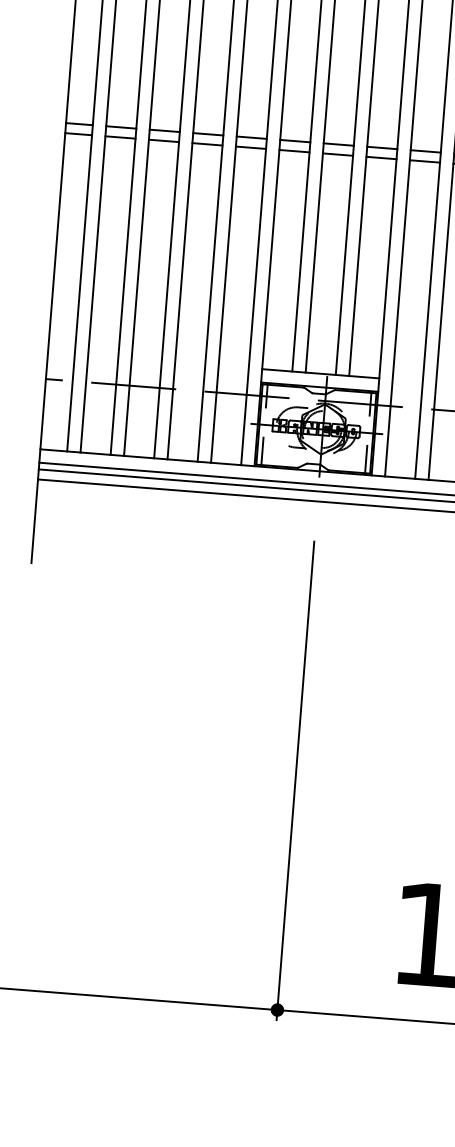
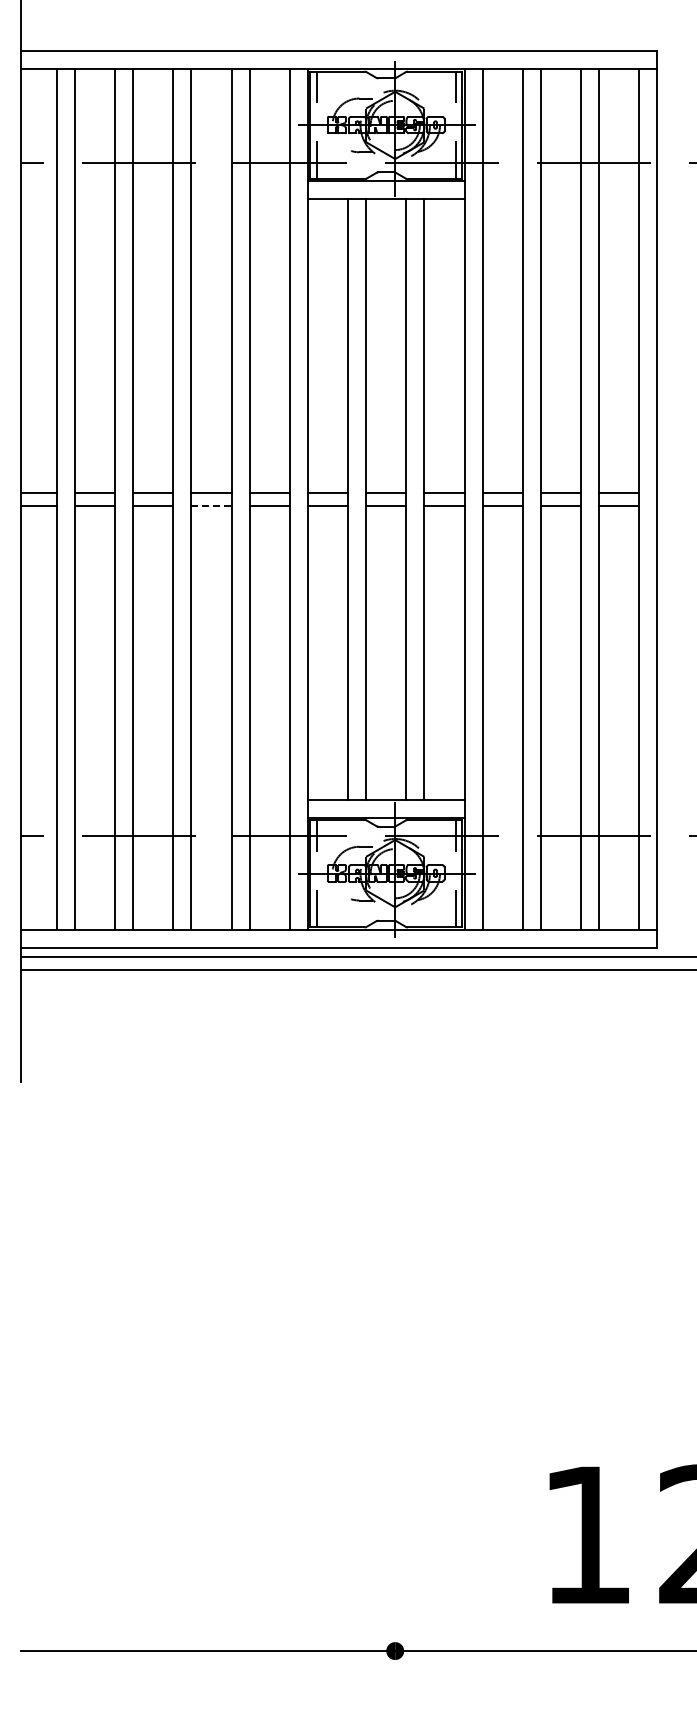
line: (208, 144) -> (212, 506), solid -> dashed
line: (295, 780) -> (395, 1343), removed

